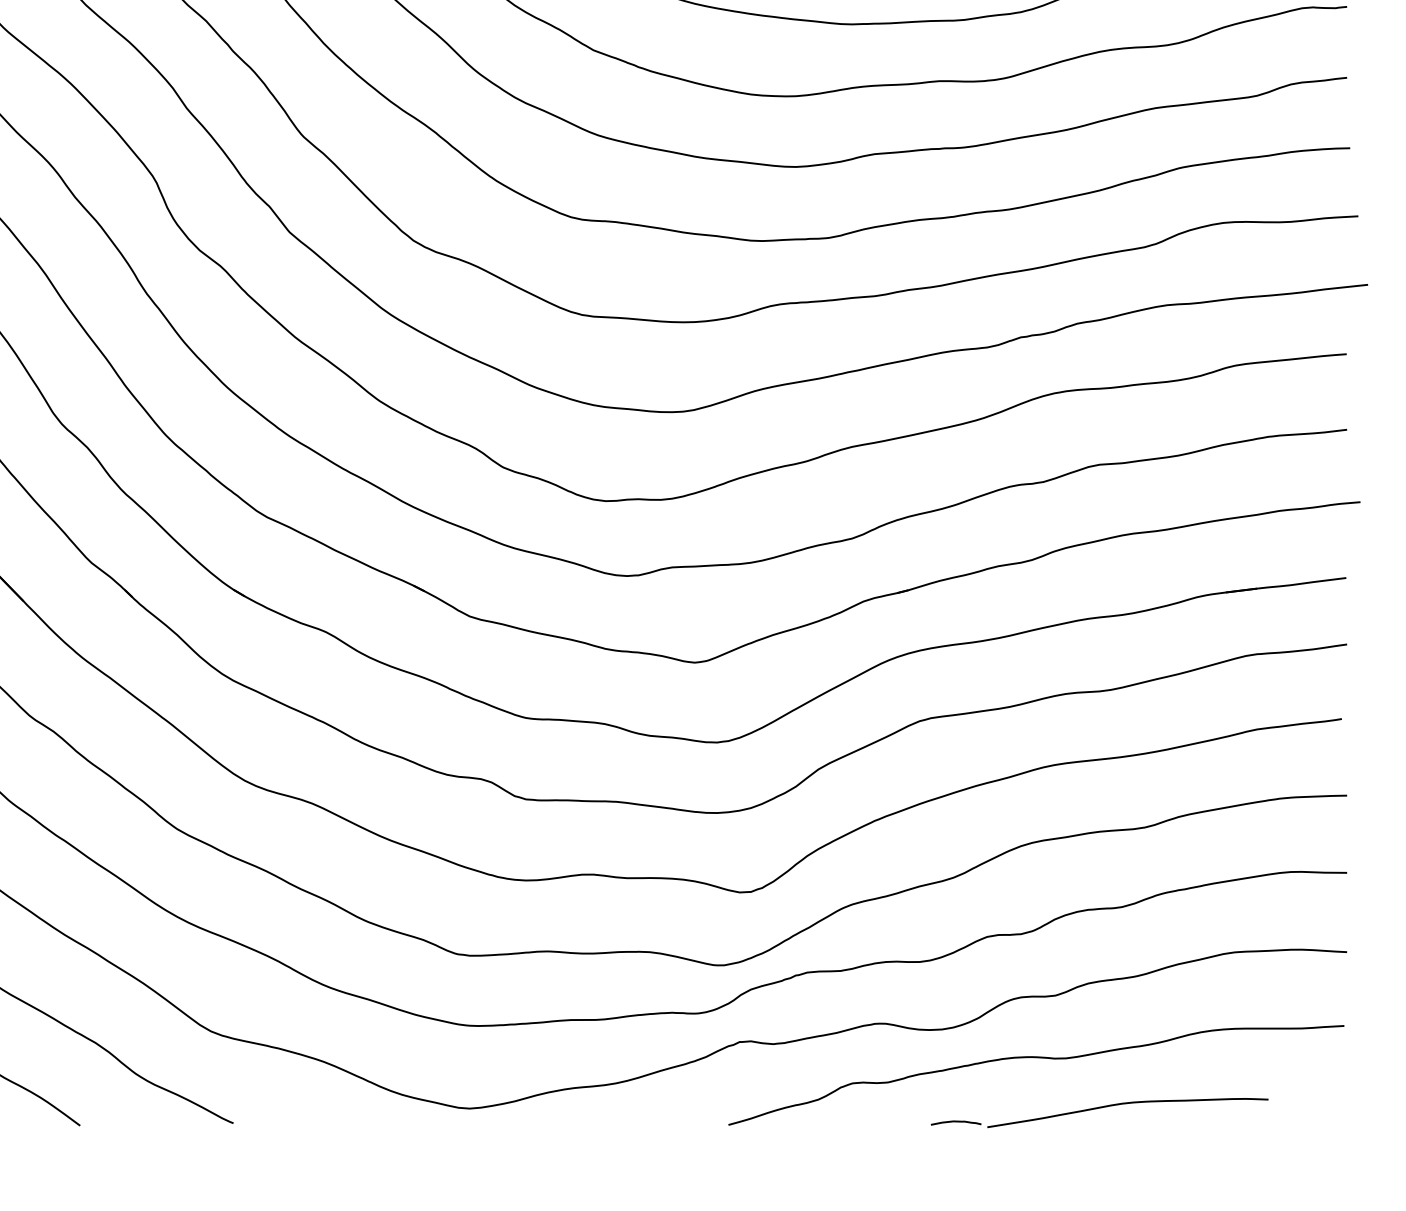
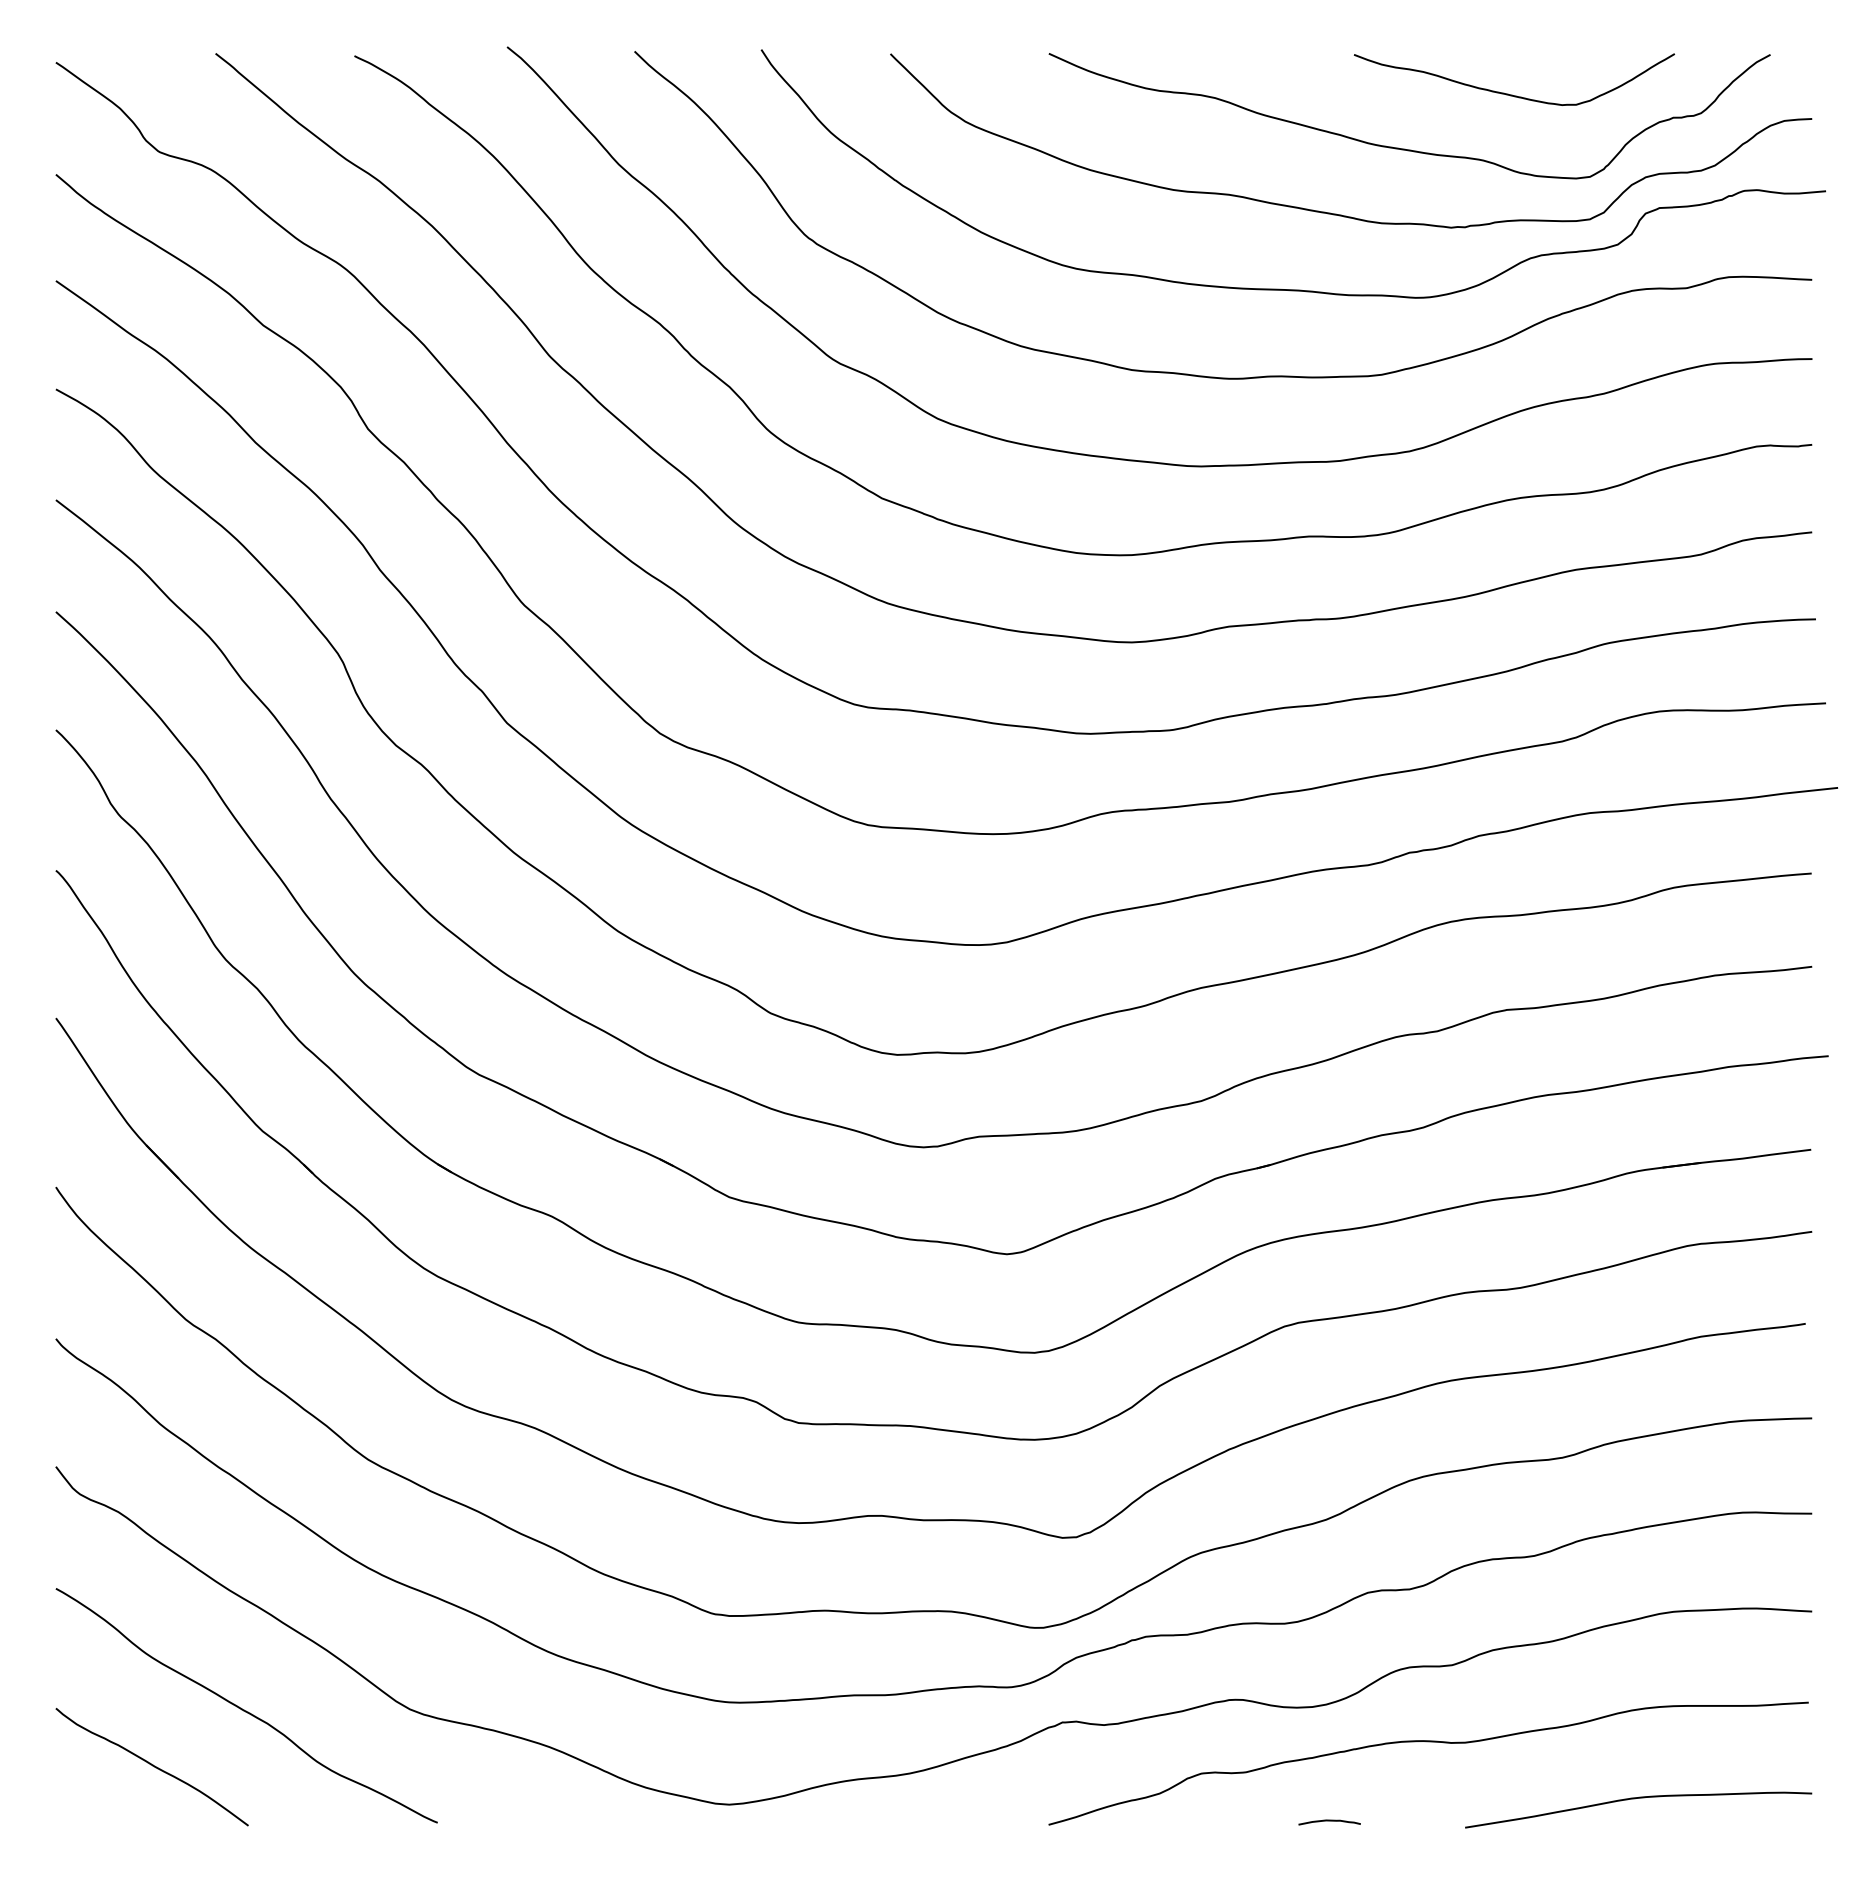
curve: (1125, 1104) -> (1635, 1799), moved

